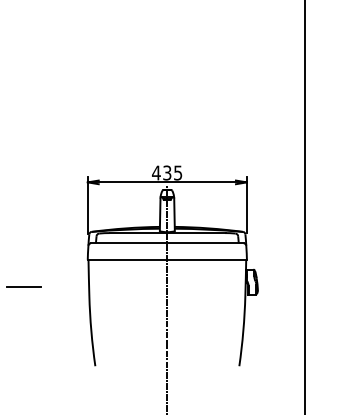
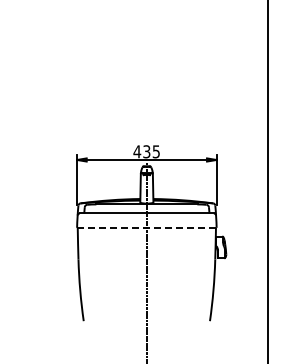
line: (166, 259) -> (146, 227), solid -> dashed
line: (24, 286) -> (21, 251), removed

